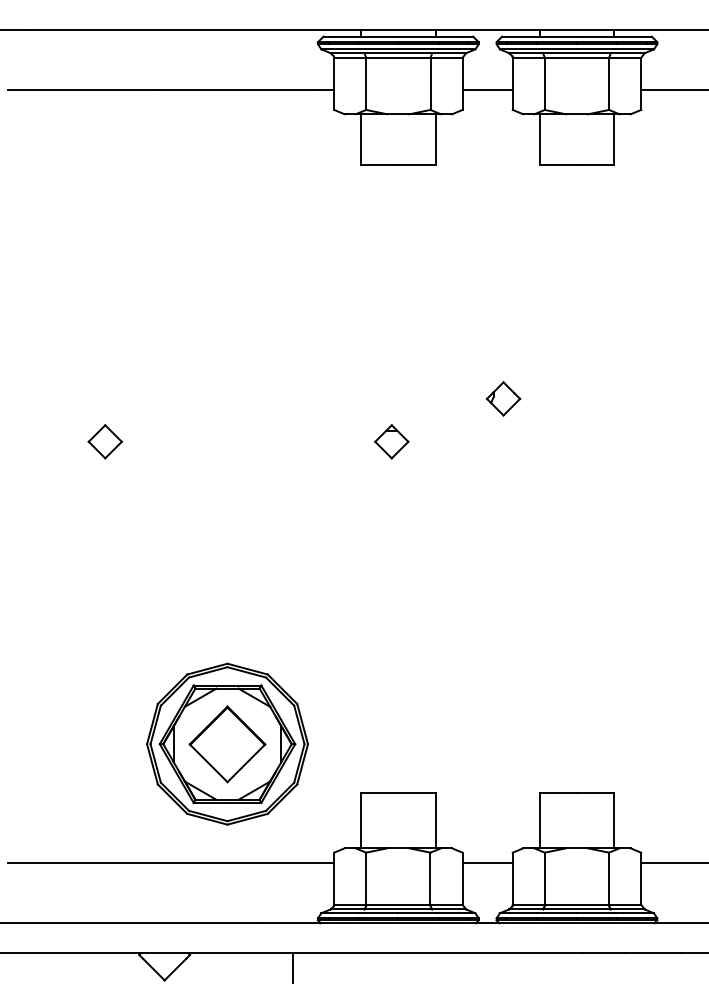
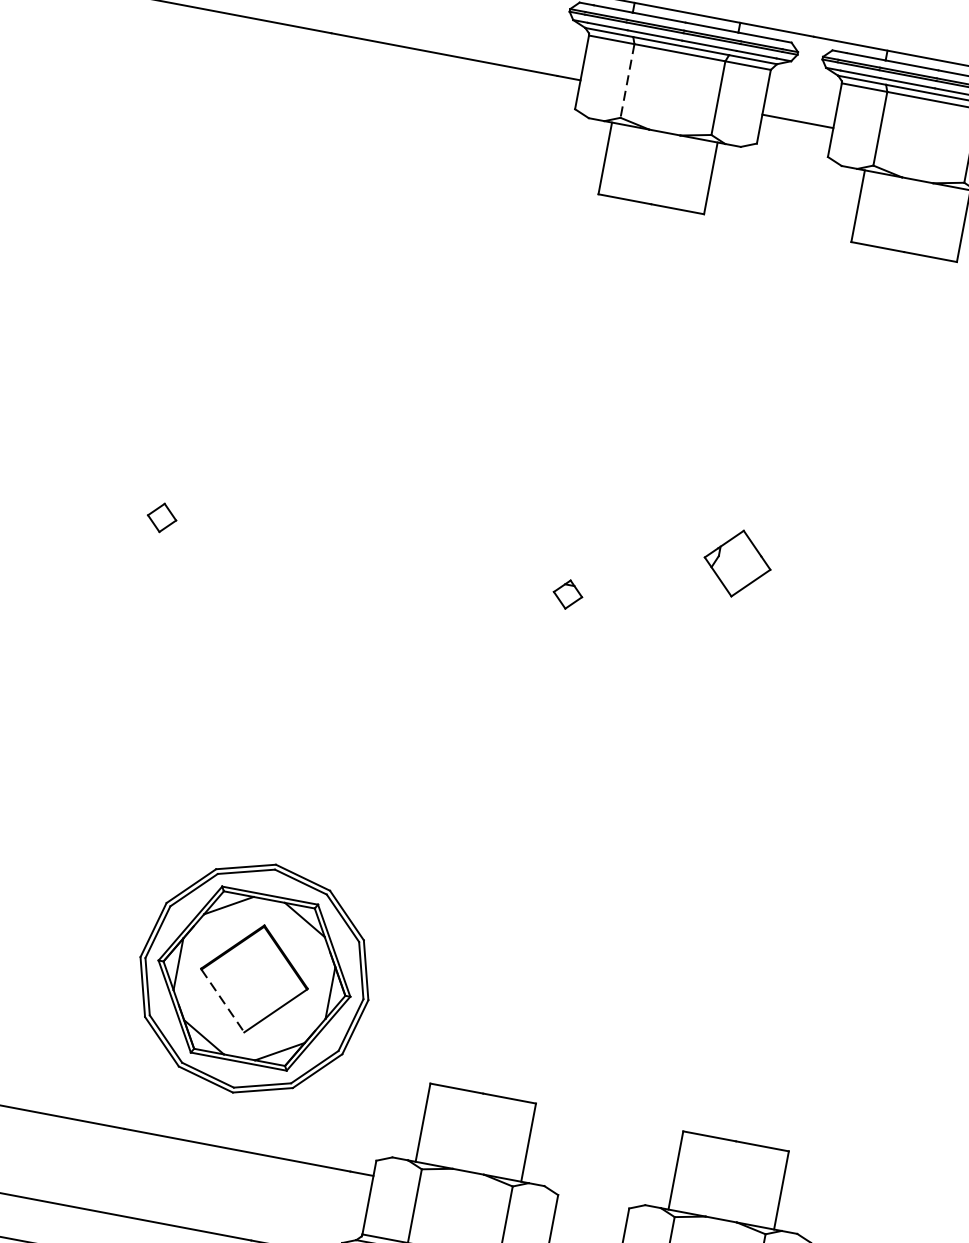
line: (366, 84) -> (627, 81), solid -> dashed
part: (503, 398) -> (737, 563), size x1.4
part: (104, 441) -> (161, 517), size x0.6
part: (391, 441) -> (567, 593), size x0.6
line: (209, 763) -> (223, 1001), solid -> dashed
line: (487, 863) -> (590, 1217), removed

